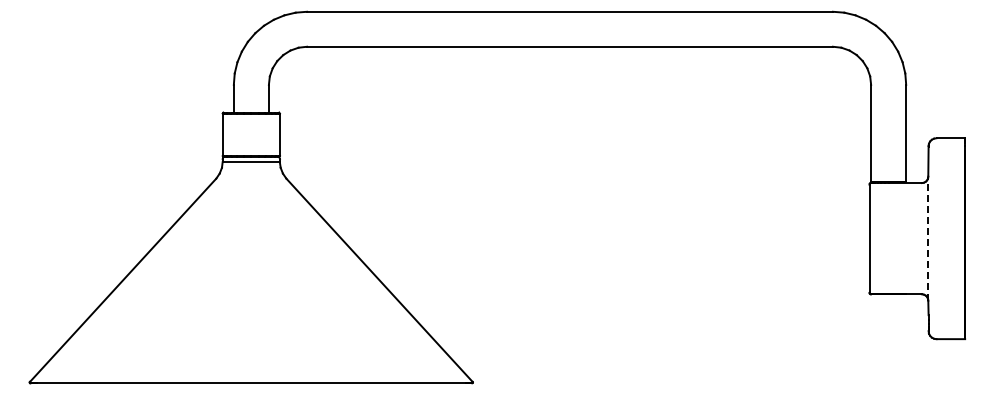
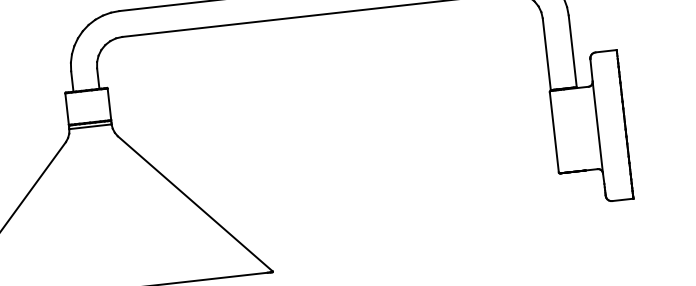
line: (928, 238) -> (597, 127), dashed -> solid

